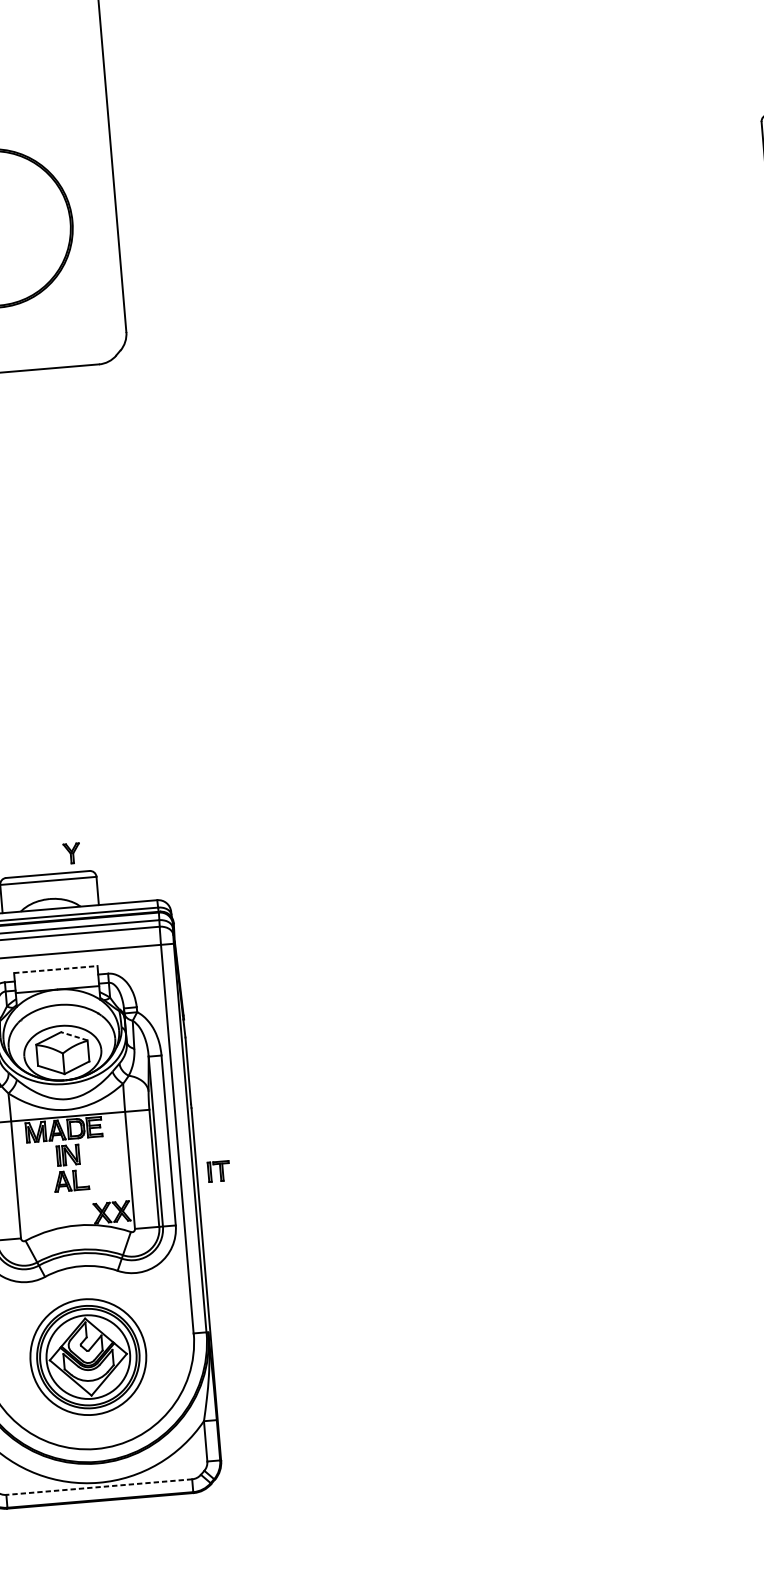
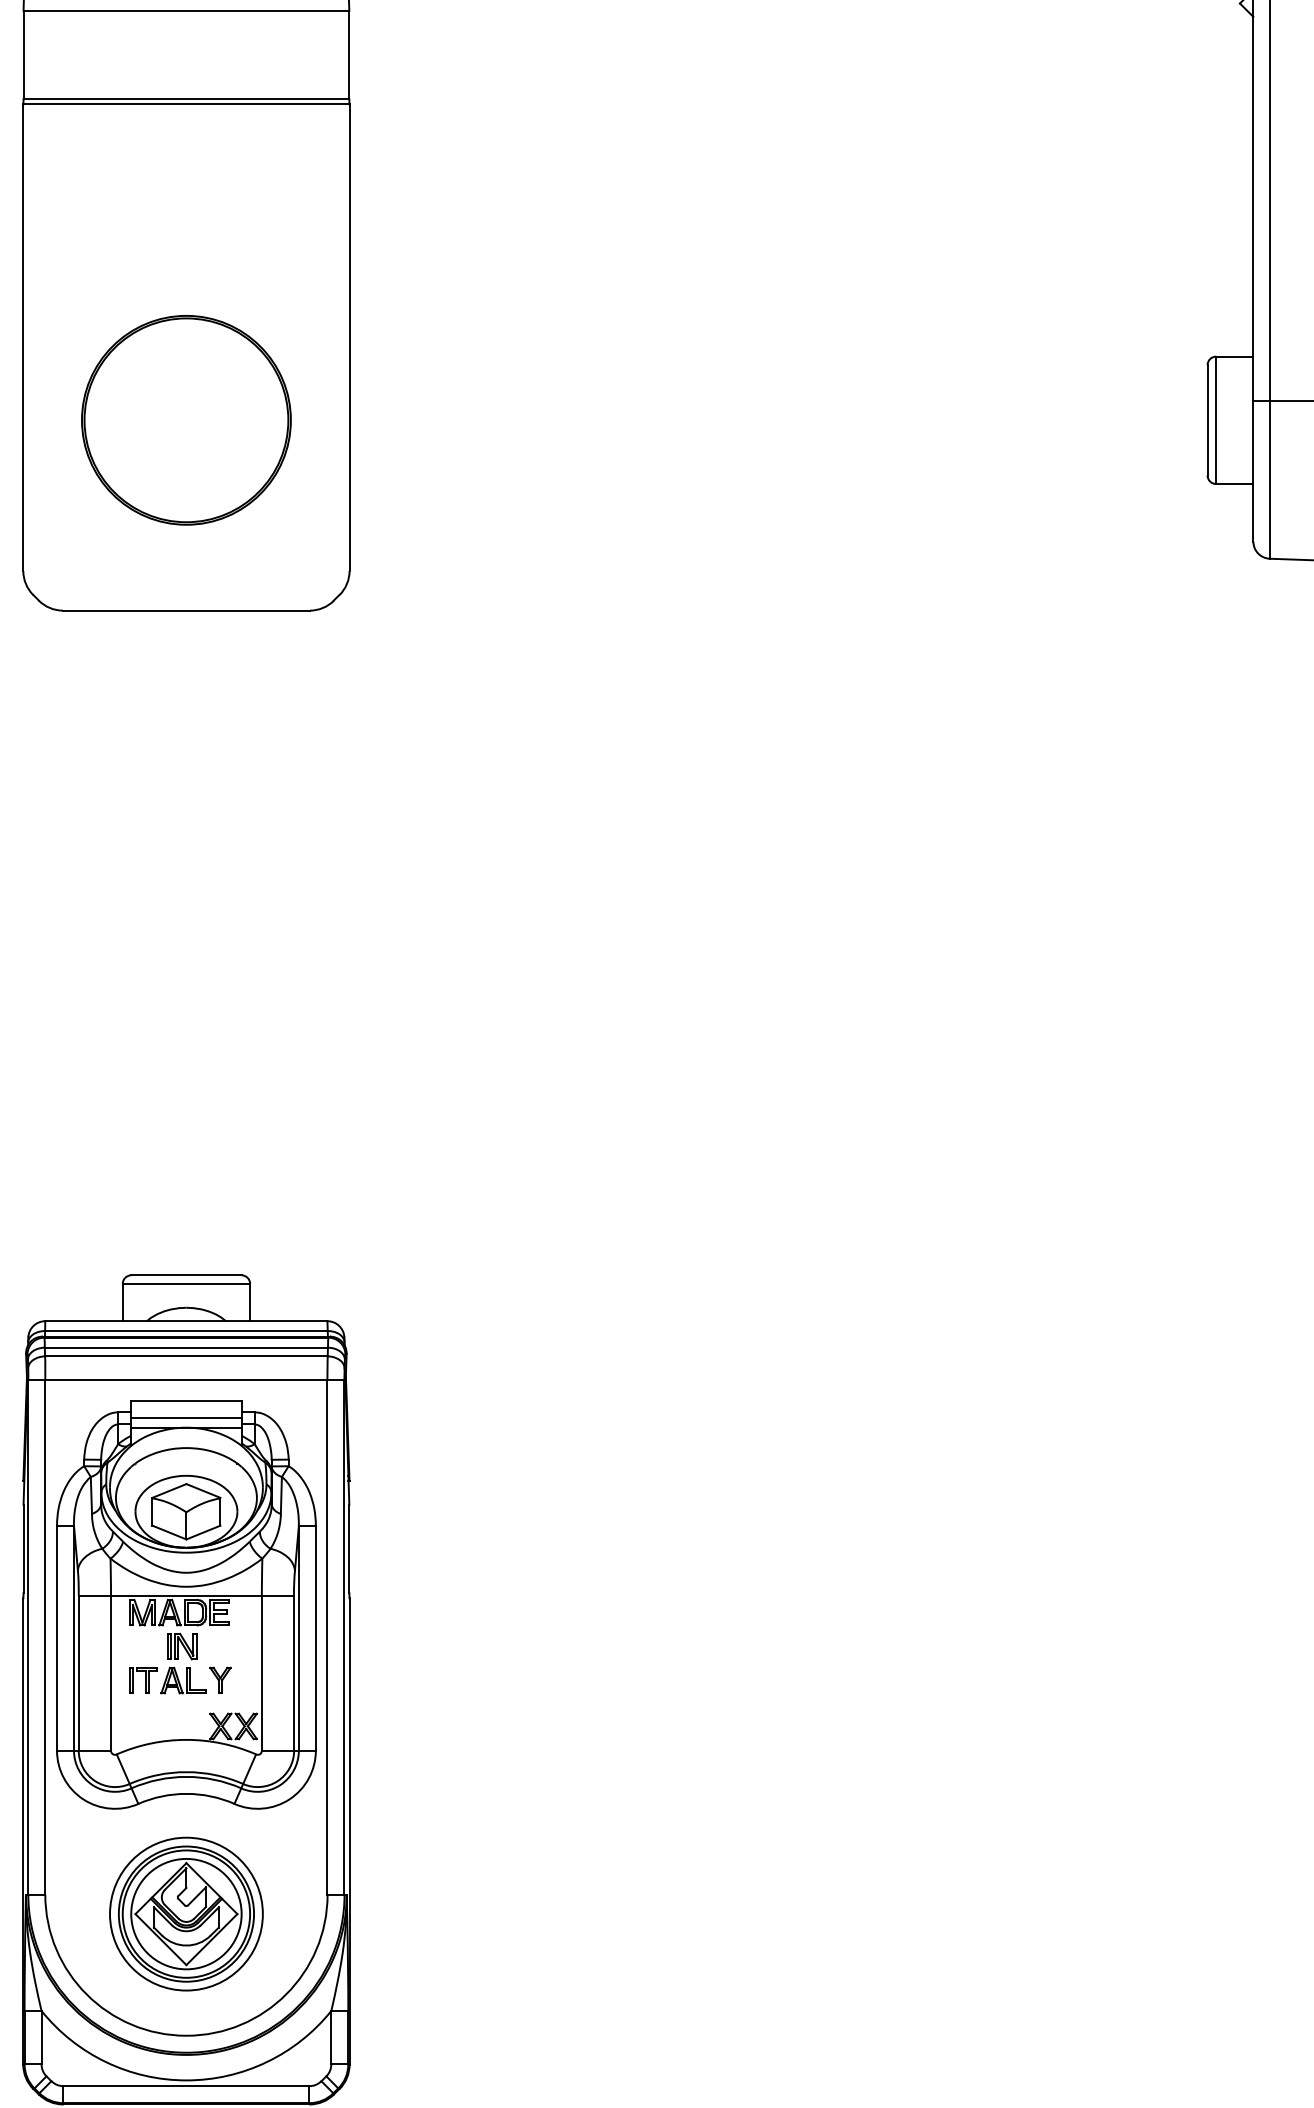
part: (71, 852) -> (220, 1679), moved
line: (55, 969) -> (186, 1401), dashed -> solid
line: (56, 981) -> (186, 1417), added
line: (73, 1036) -> (202, 1490), dashed -> solid
part: (218, 1171) -> (143, 1680), moved
line: (99, 1487) -> (186, 2086), dashed -> solid

